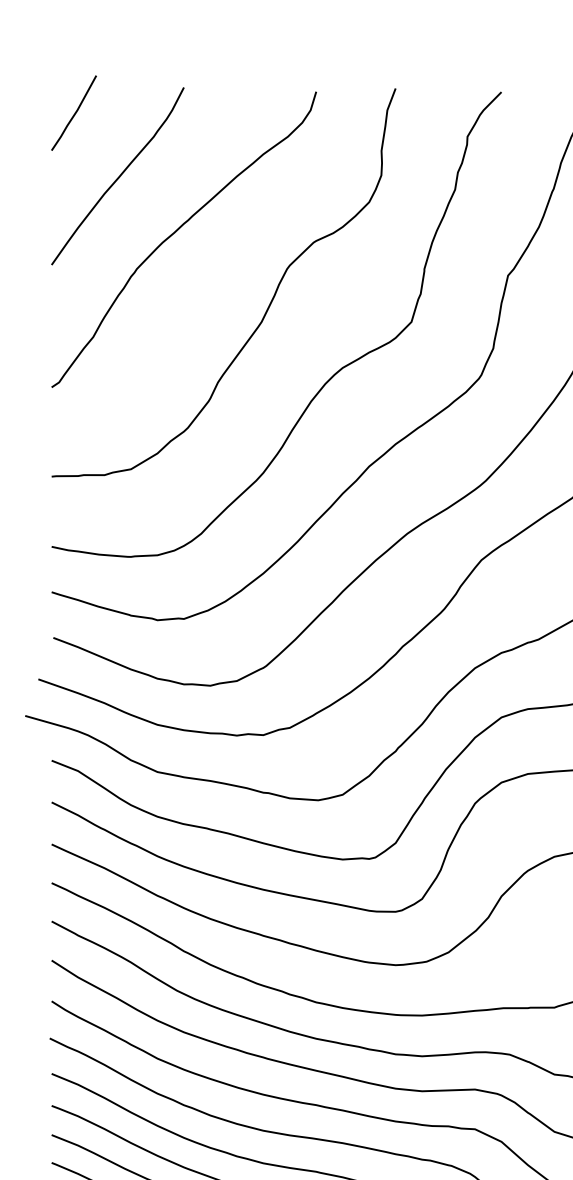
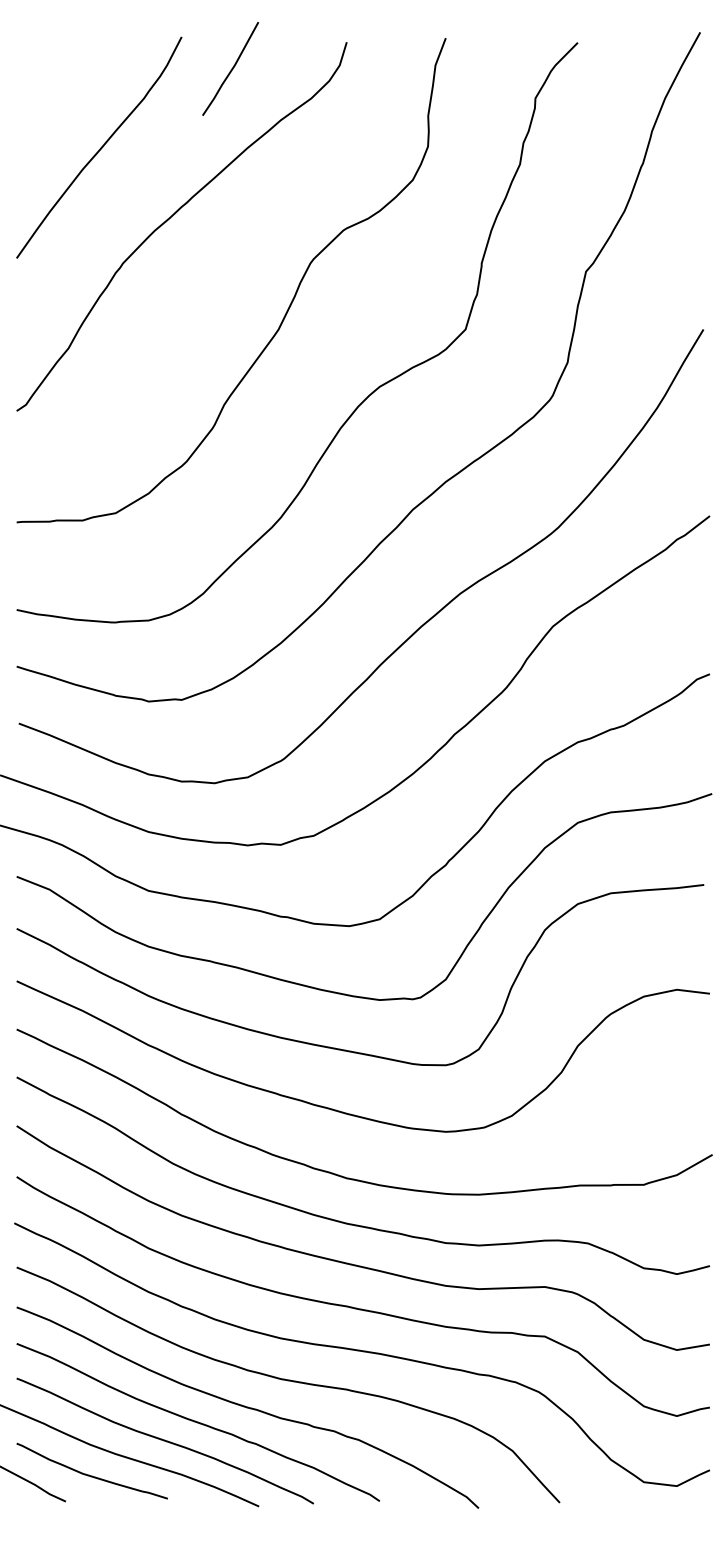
line: (74, 112) -> (231, 68), moved

